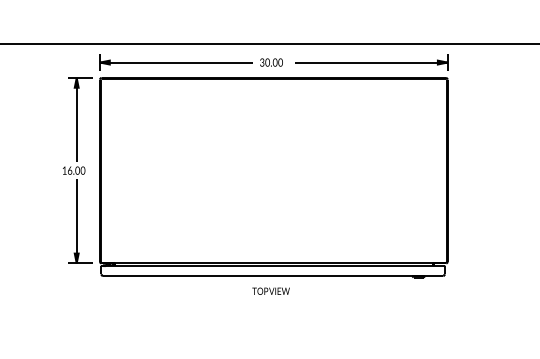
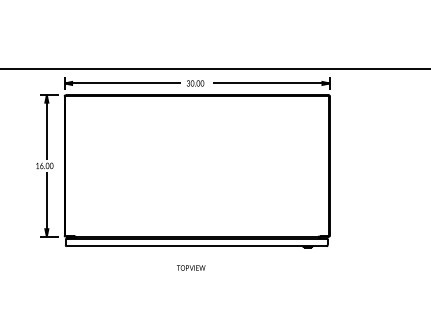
text: (271, 290) -> (191, 267), moved

